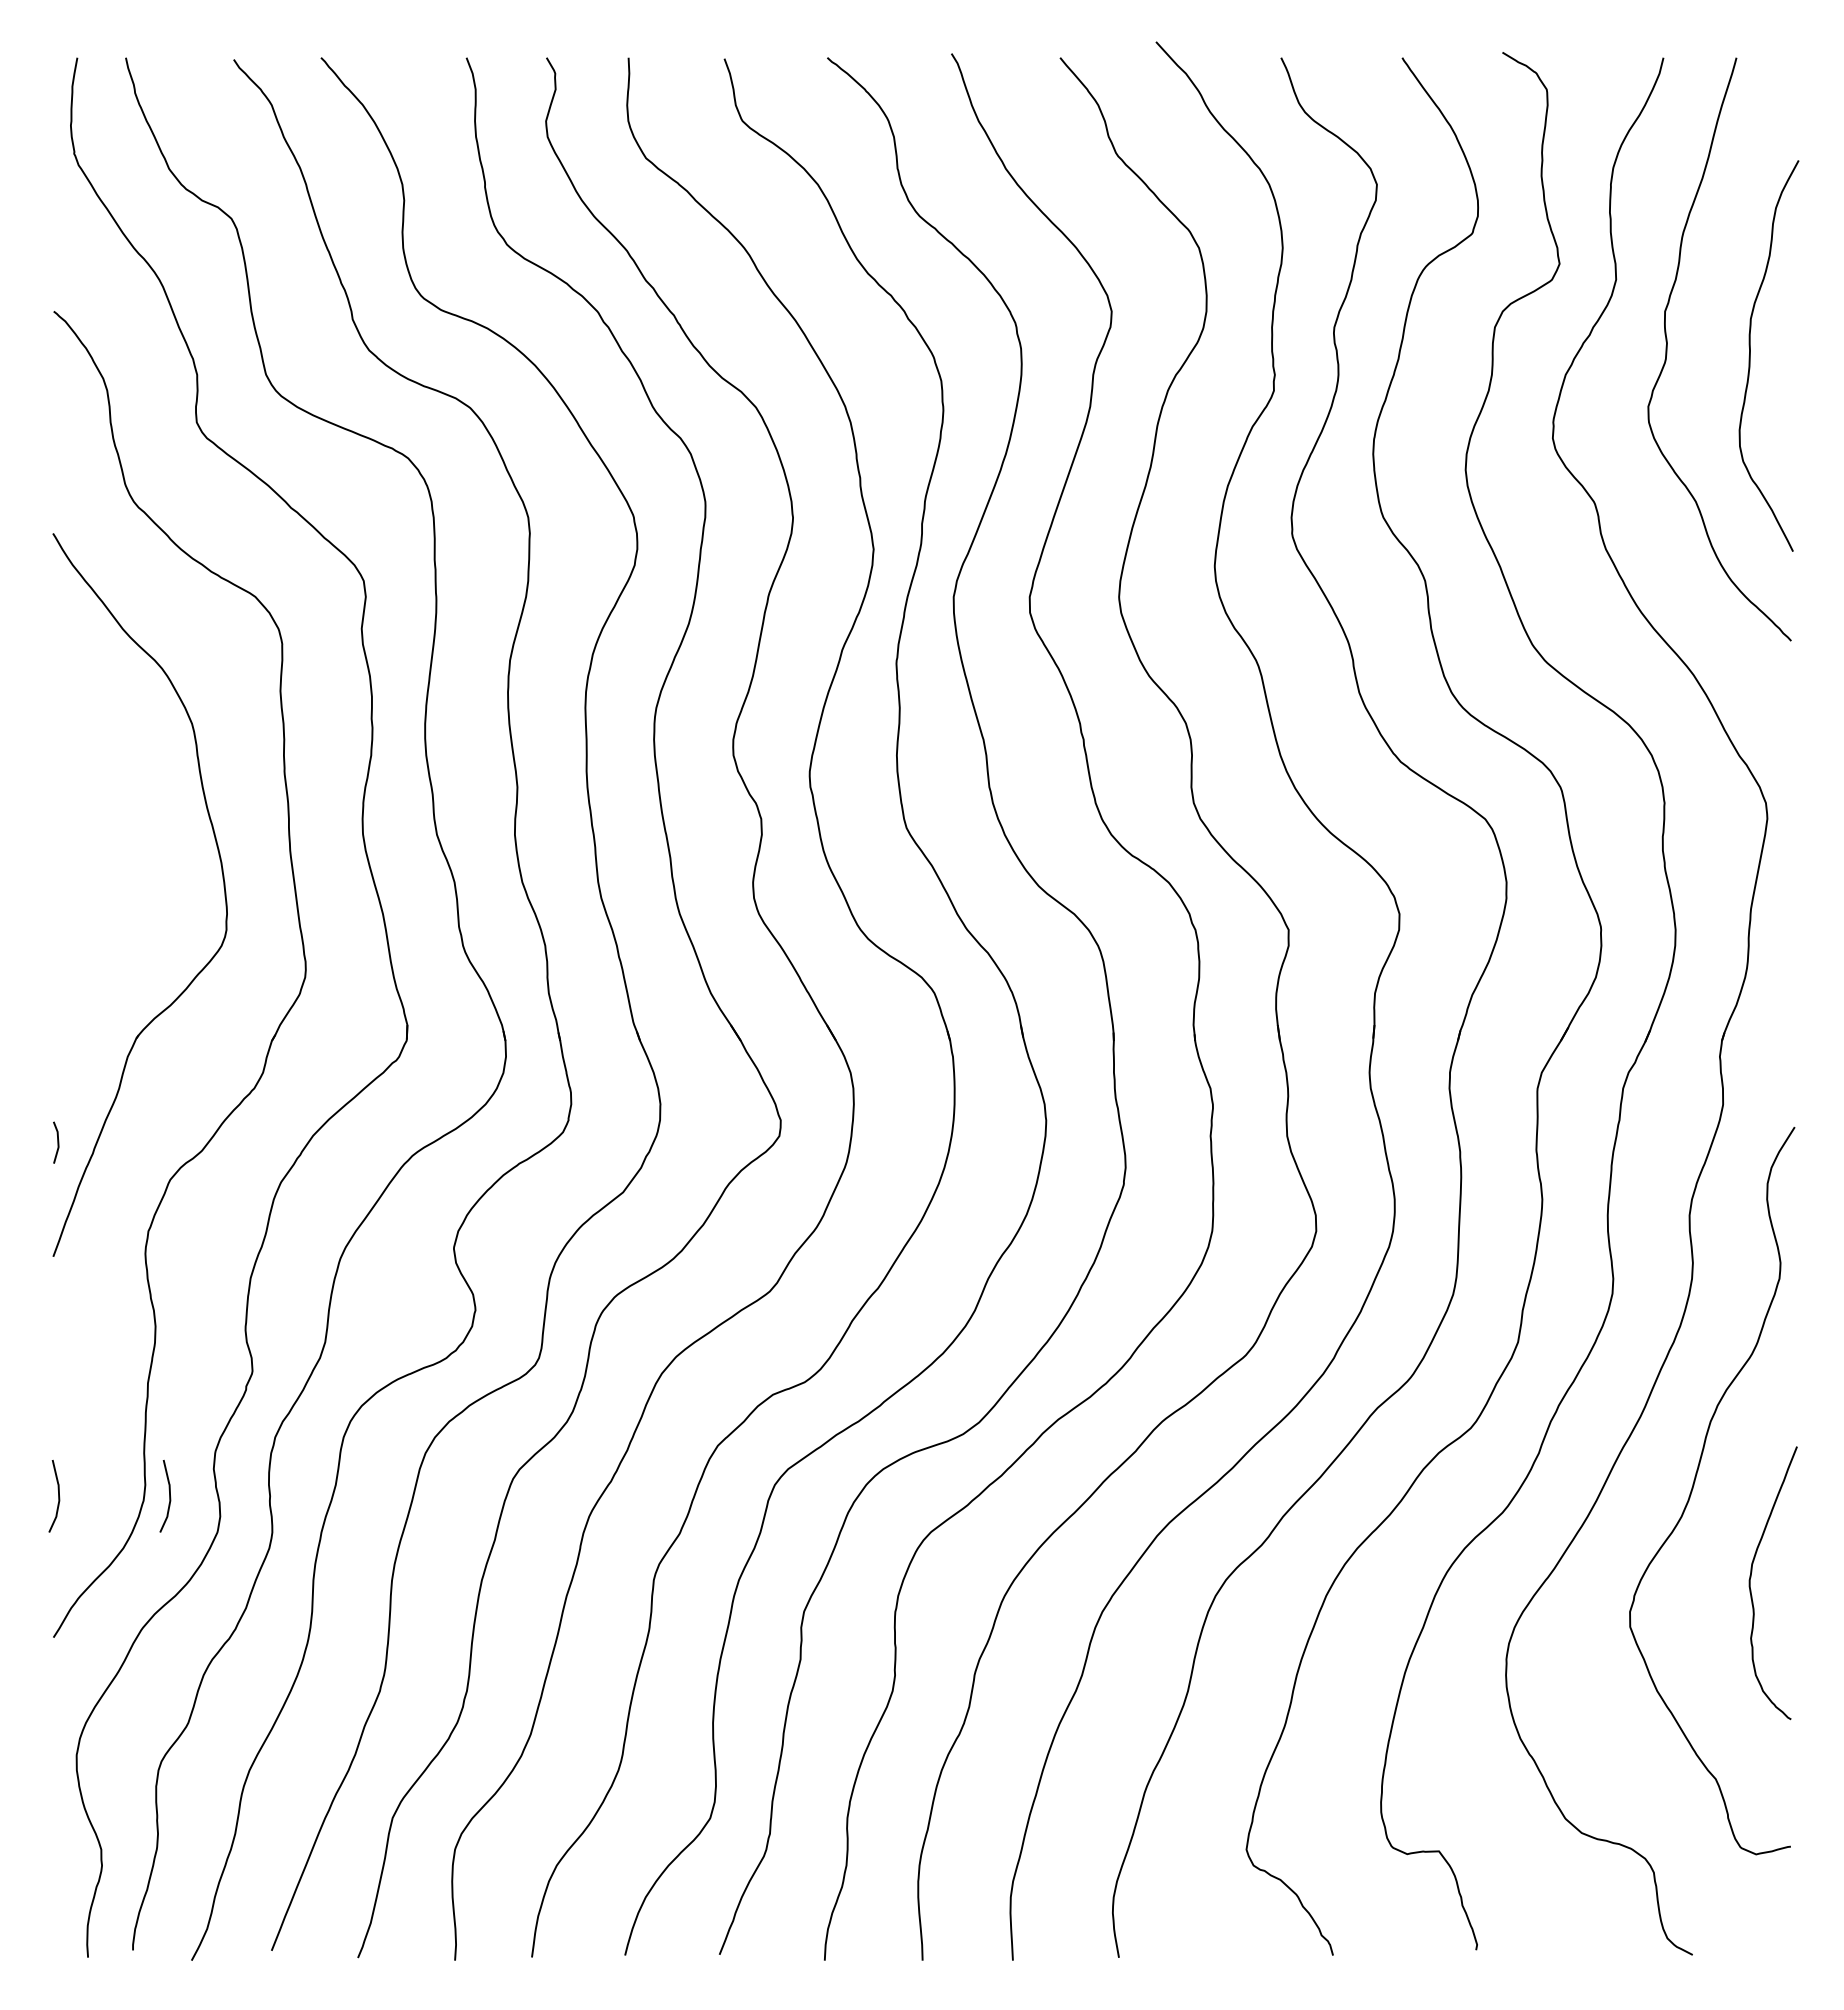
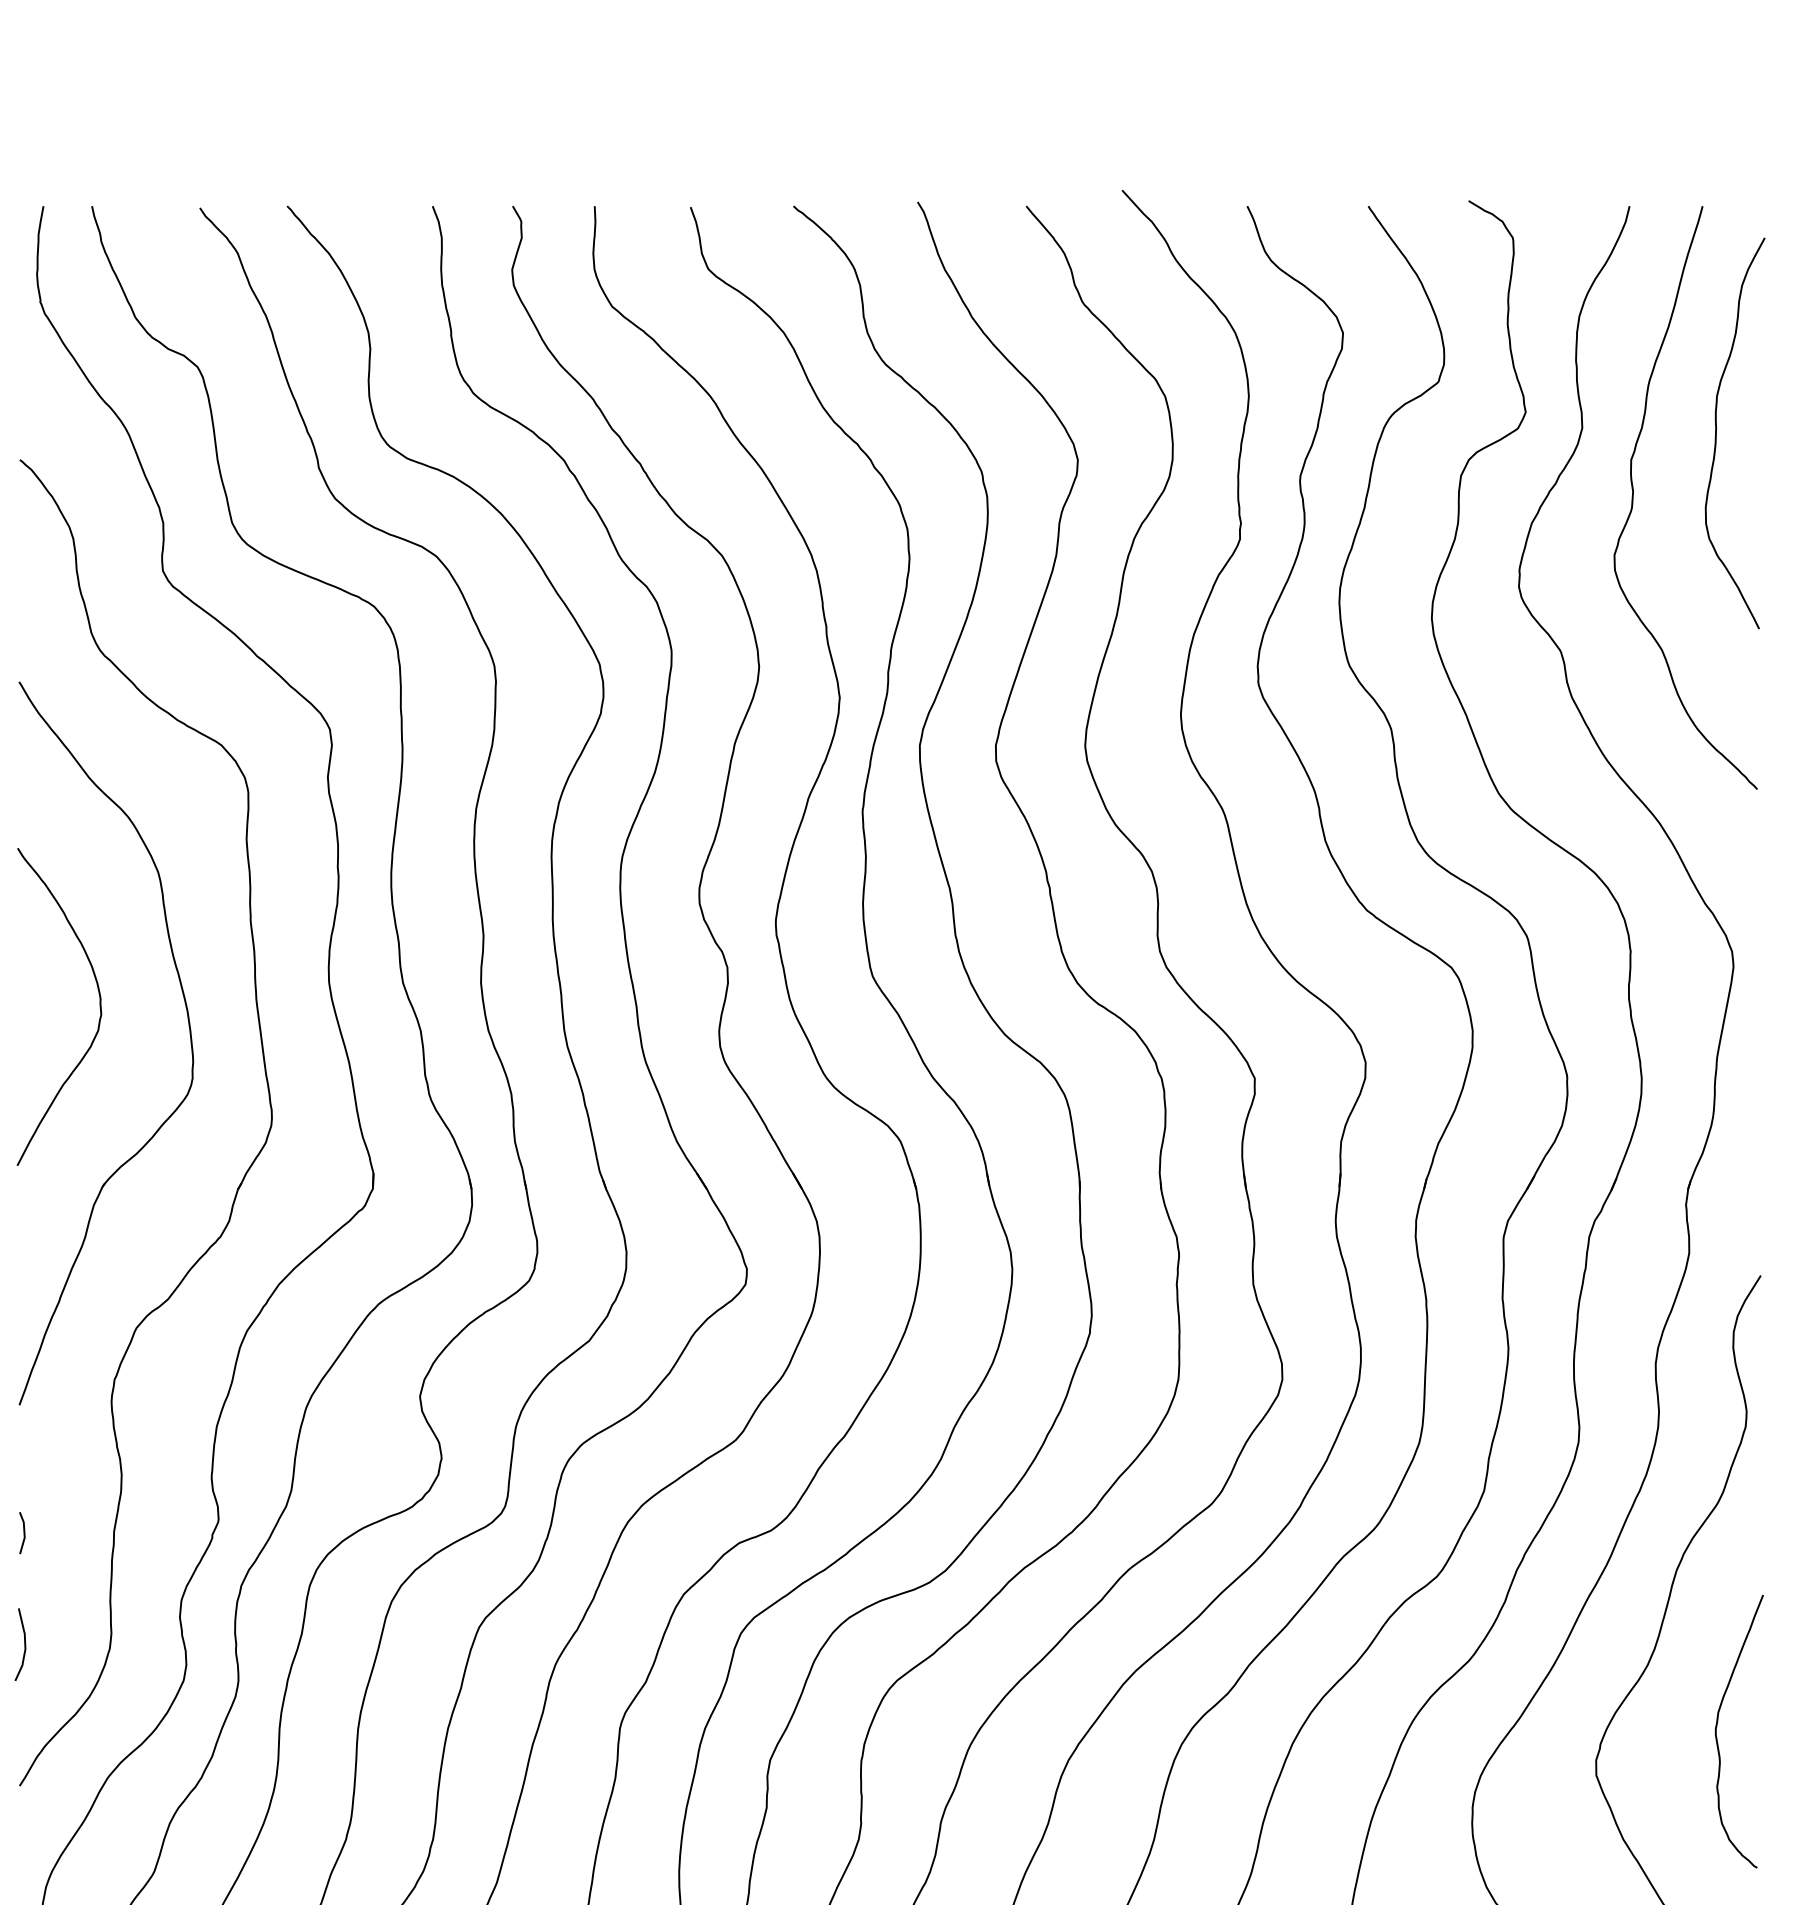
curve: (1750, 355) -> (1716, 432), moved
curve: (133, 858) -> (99, 1006), added
line: (57, 1142) -> (23, 1532), moved
curve: (169, 1496) -> (135, 1644), removed

